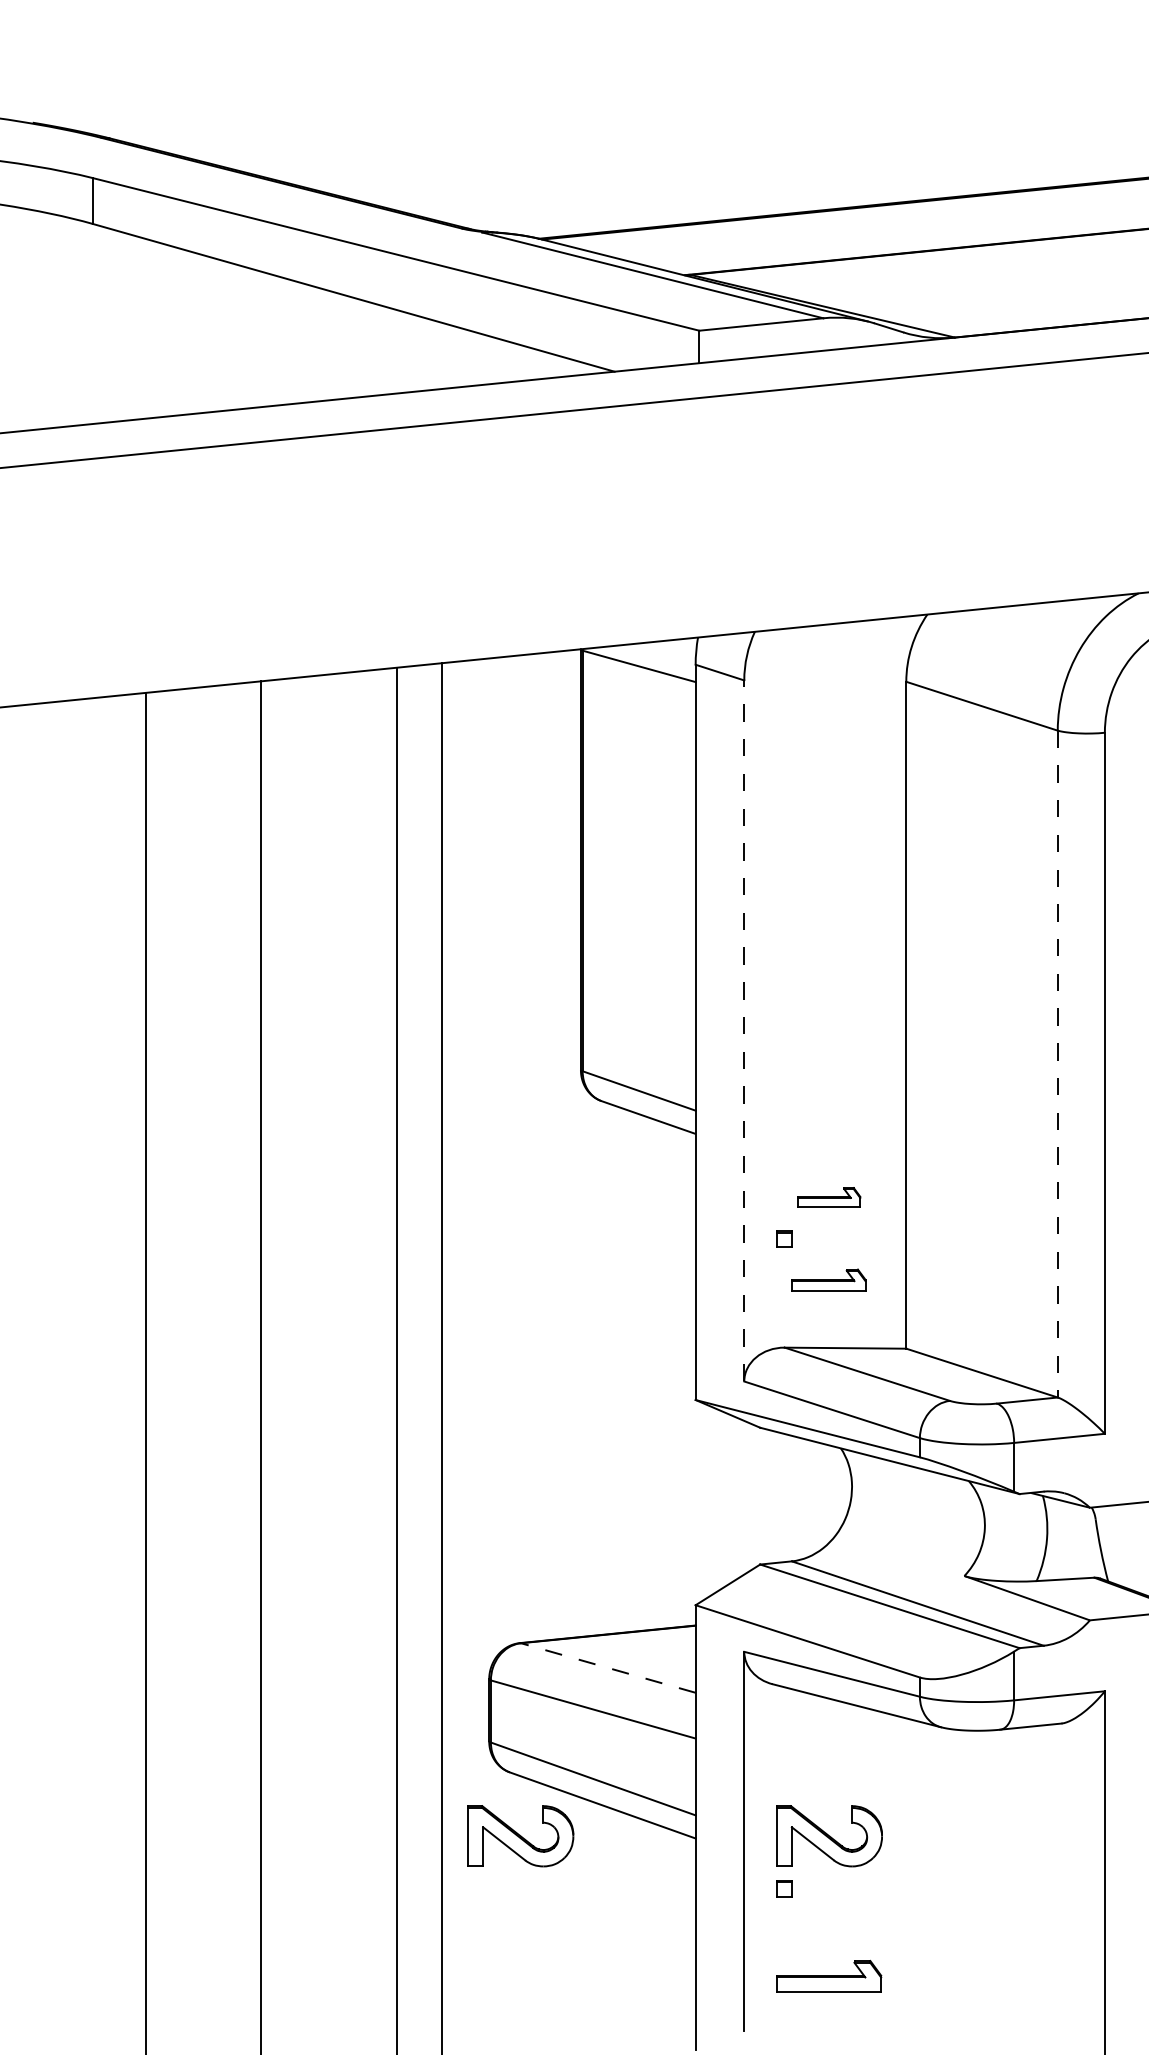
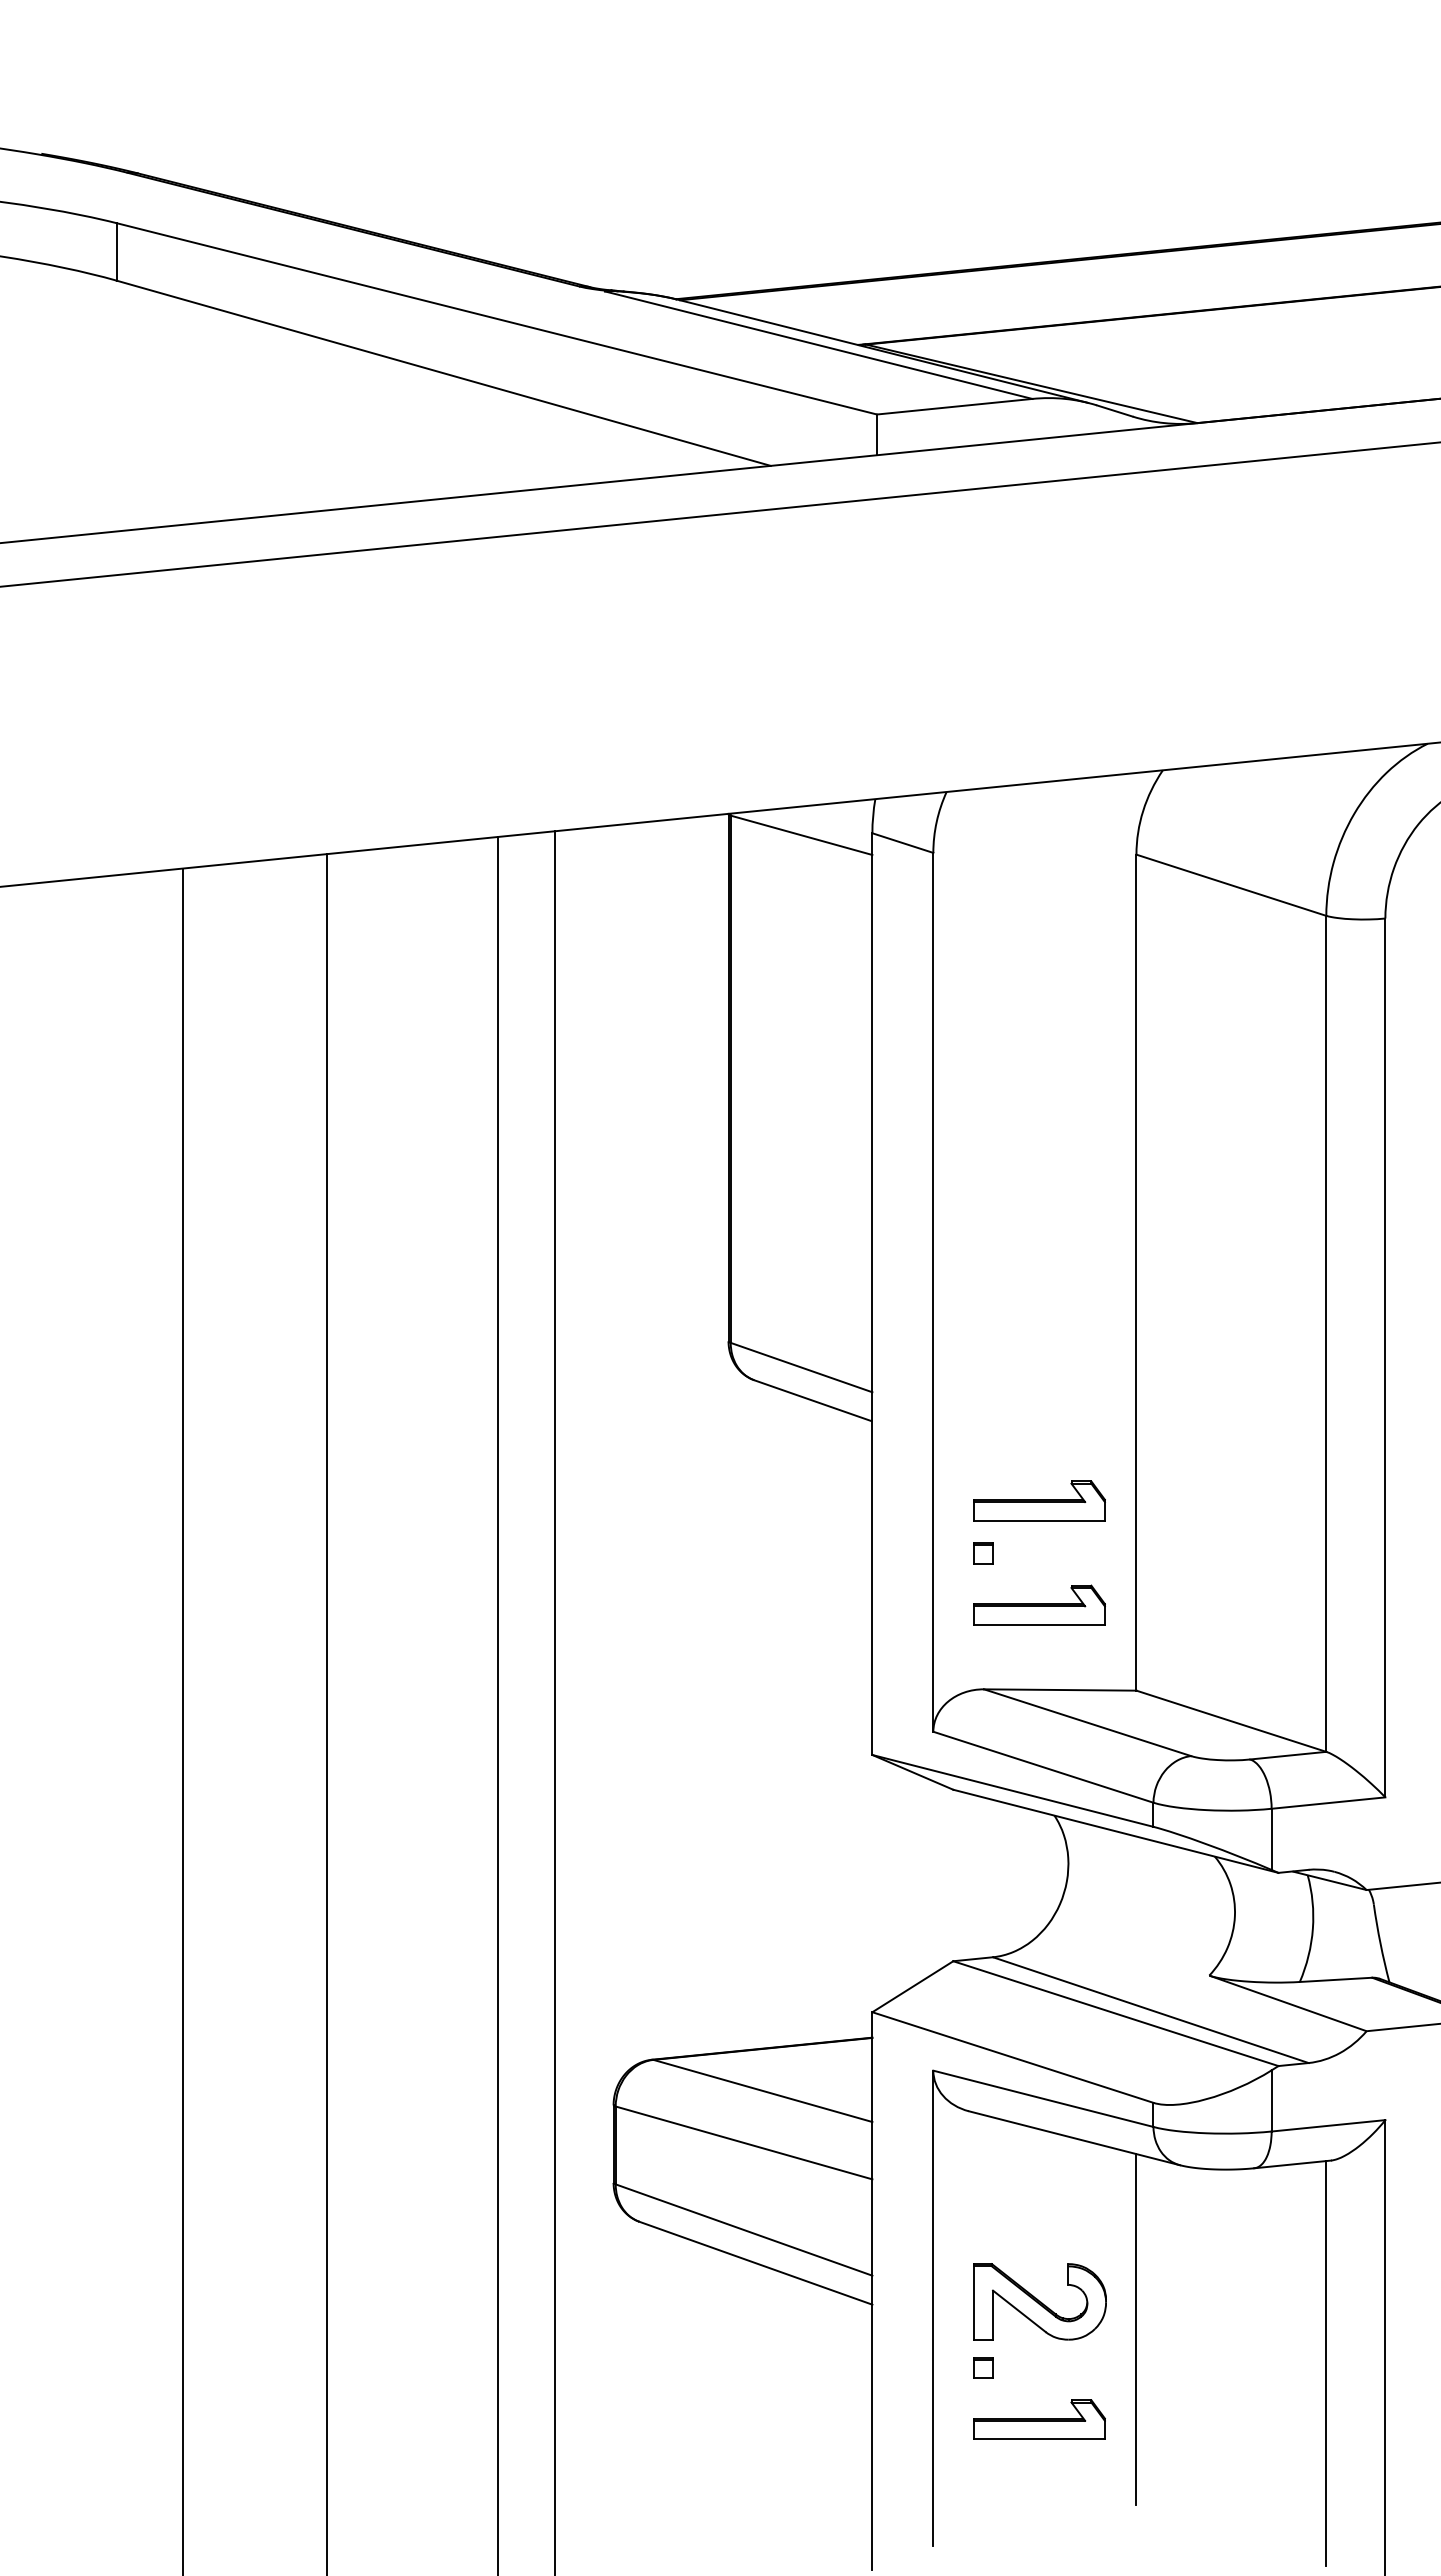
line: (744, 1030) -> (933, 1291), dashed -> solid
line: (1057, 1063) -> (1326, 1333), dashed -> solid
part: (828, 1197) -> (1039, 1500), size x1.67
part: (828, 1279) -> (1039, 1604), size x1.43
line: (608, 1667) -> (762, 2090), dashed -> solid
part: (520, 1835) -> (652, 2301), removed
line: (906, 1858) -> (1136, 2329), added
line: (1057, 1885) -> (1326, 2363), added
part: (828, 1976) -> (1039, 2419), moved

